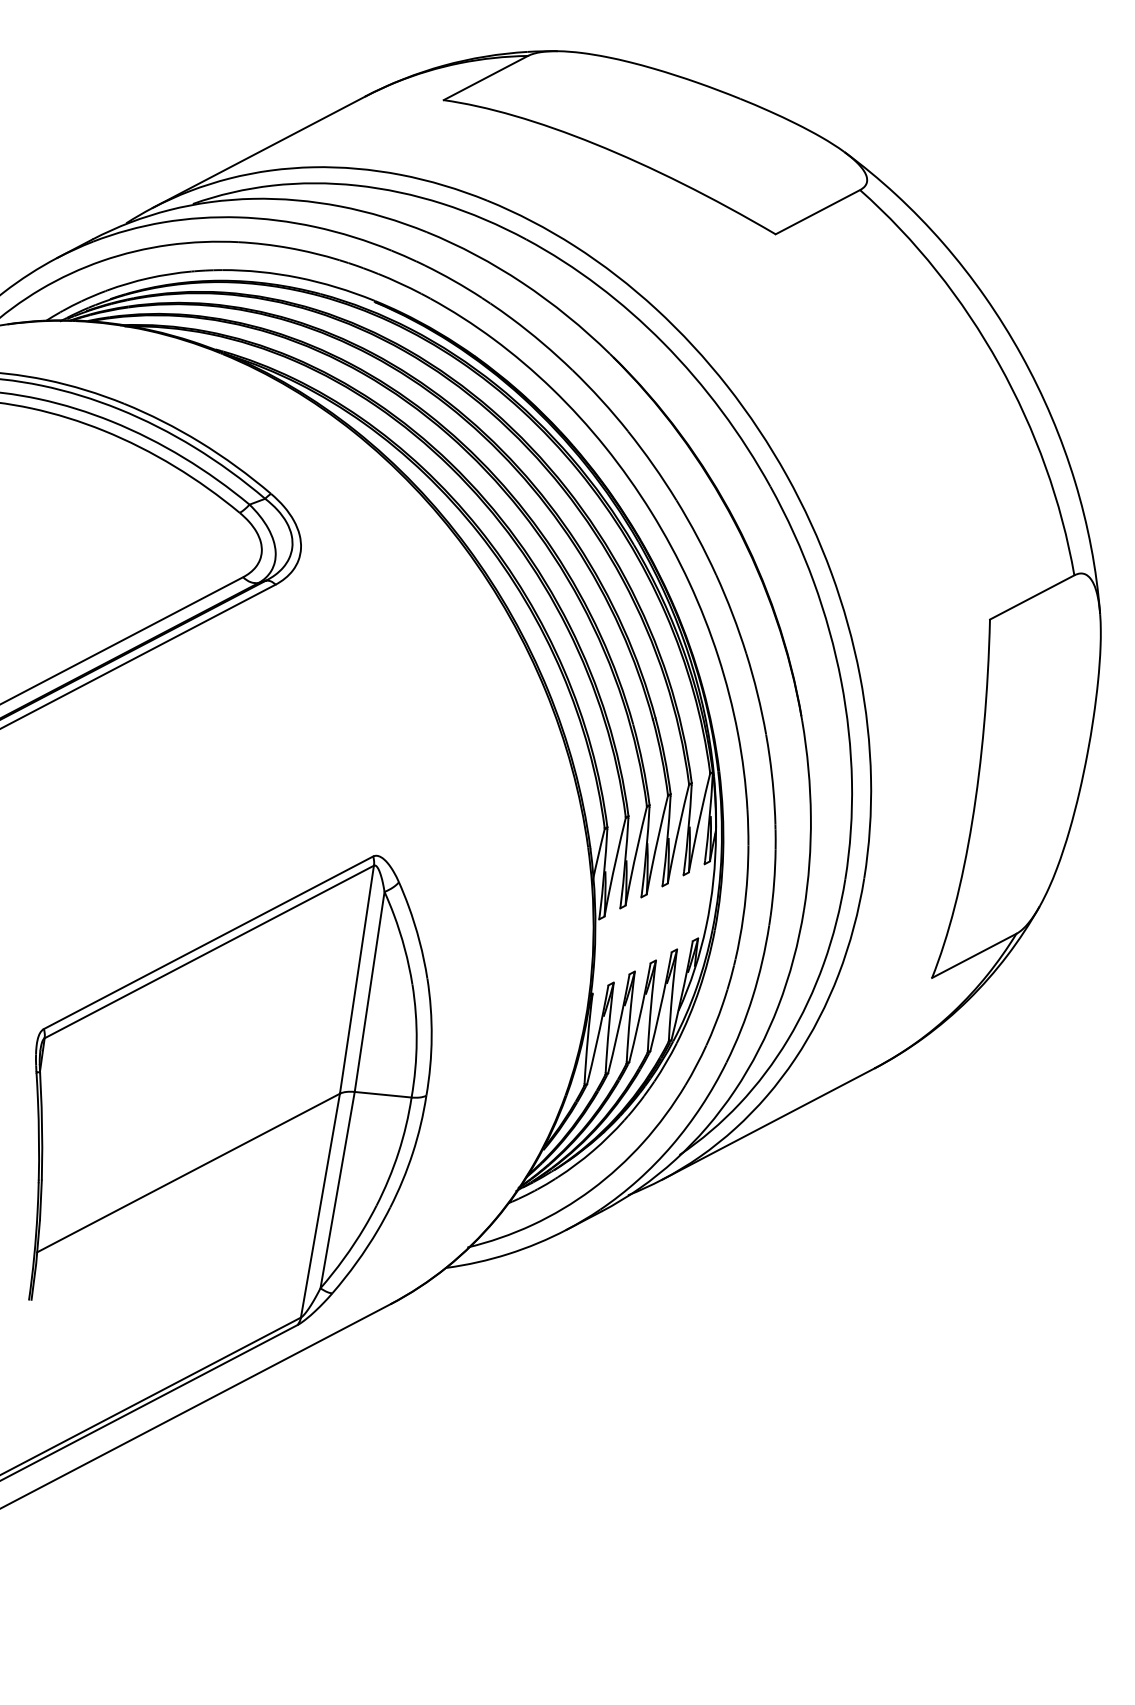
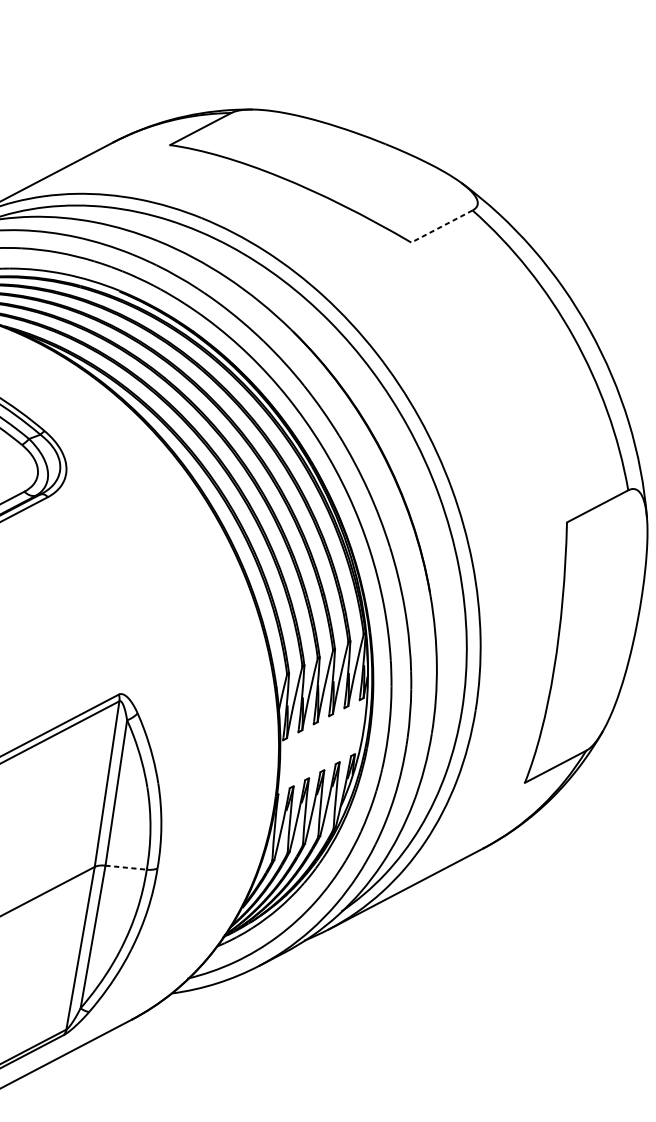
line: (817, 212) -> (441, 226), solid -> dashed
line: (383, 1094) -> (126, 867), solid -> dashed

